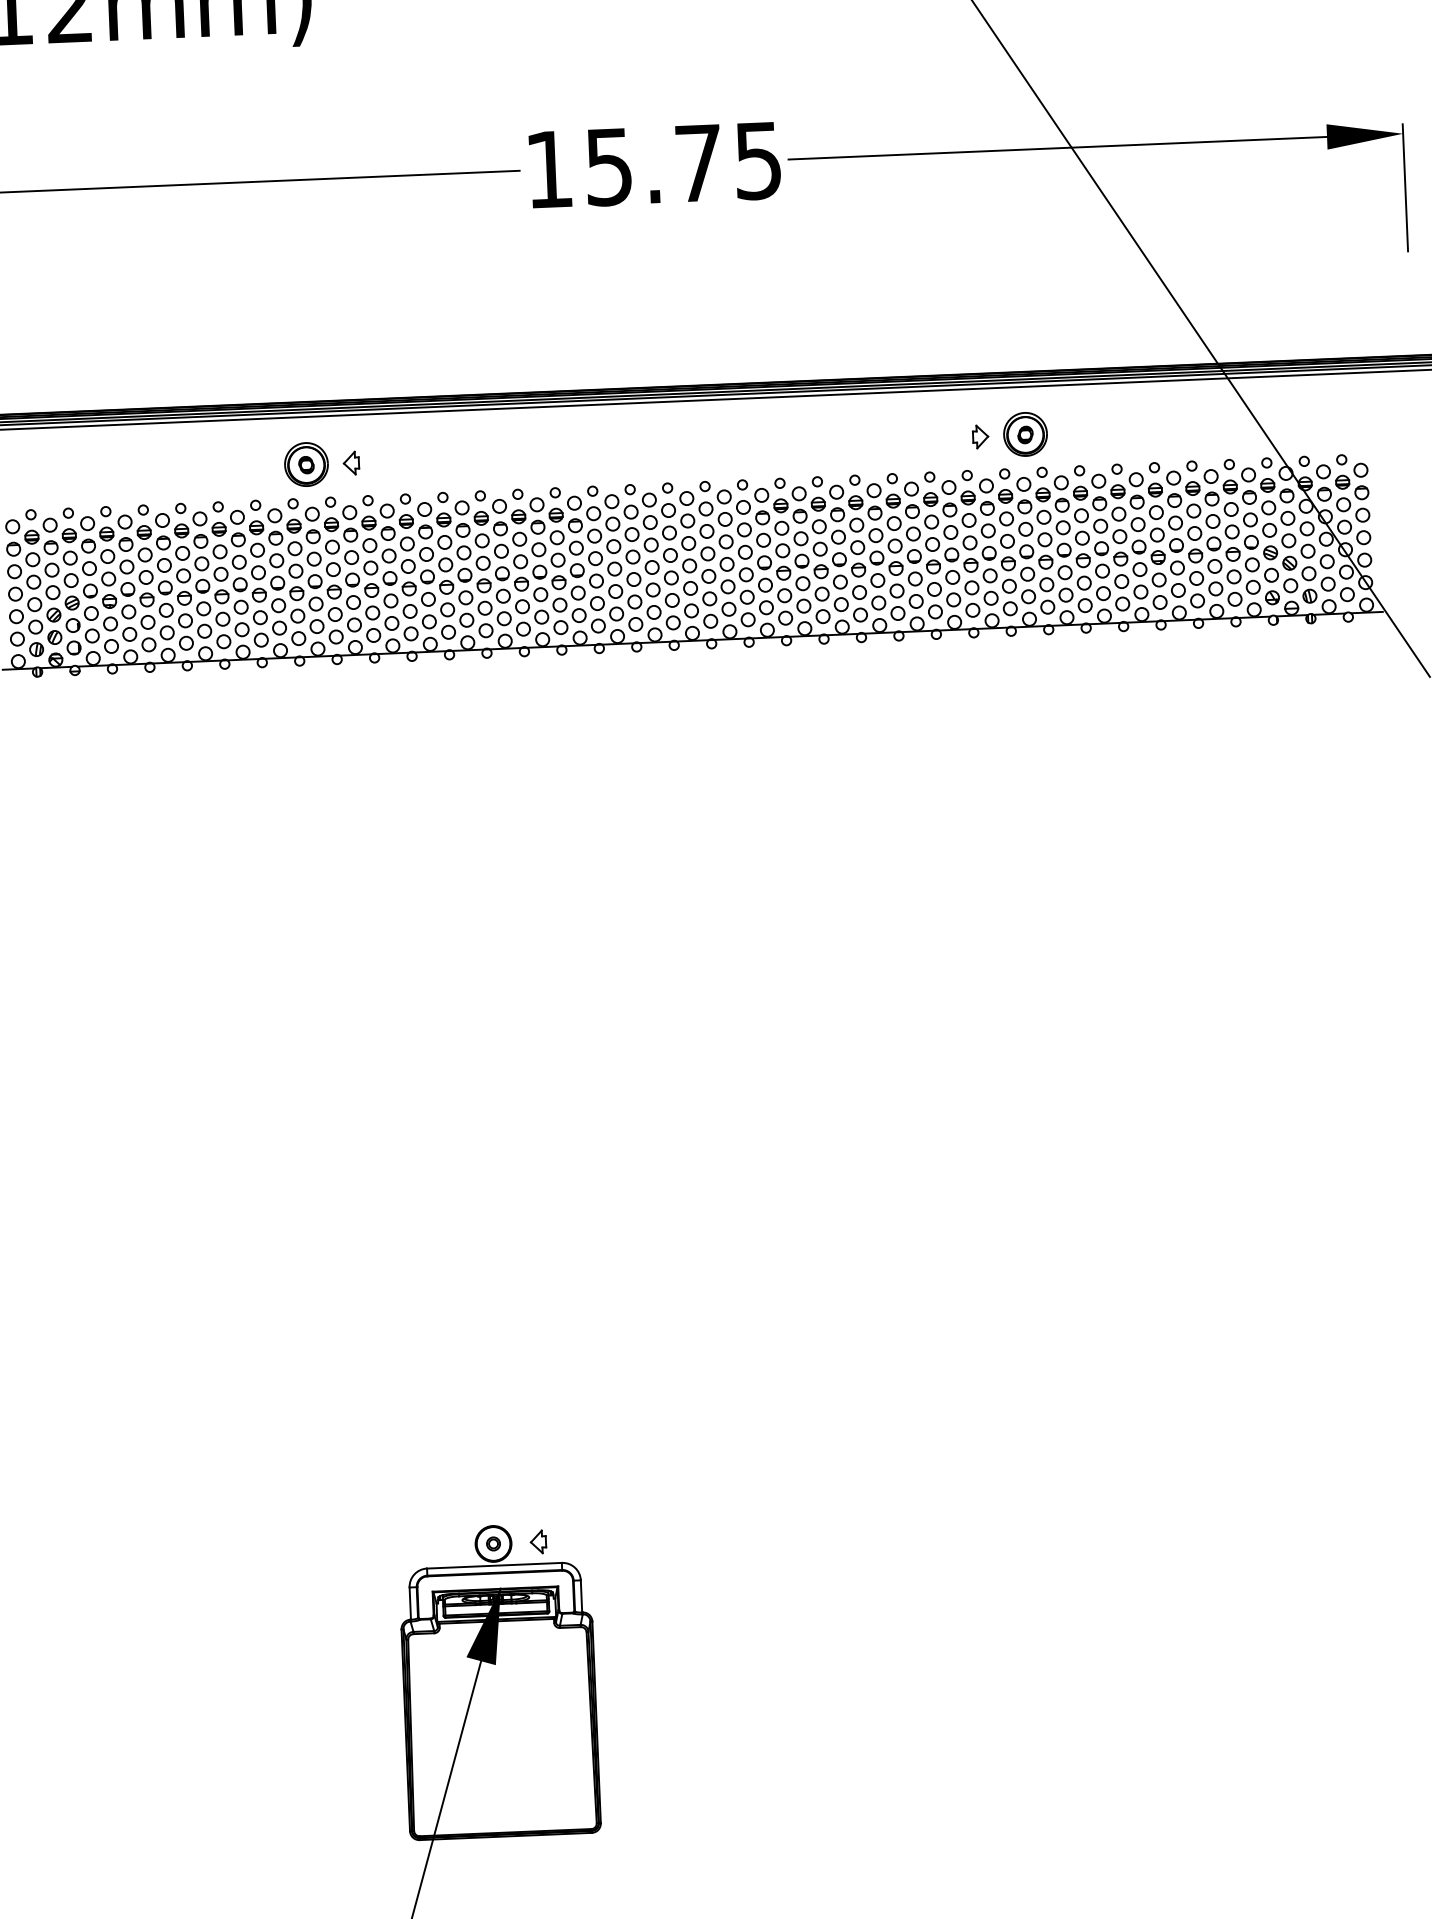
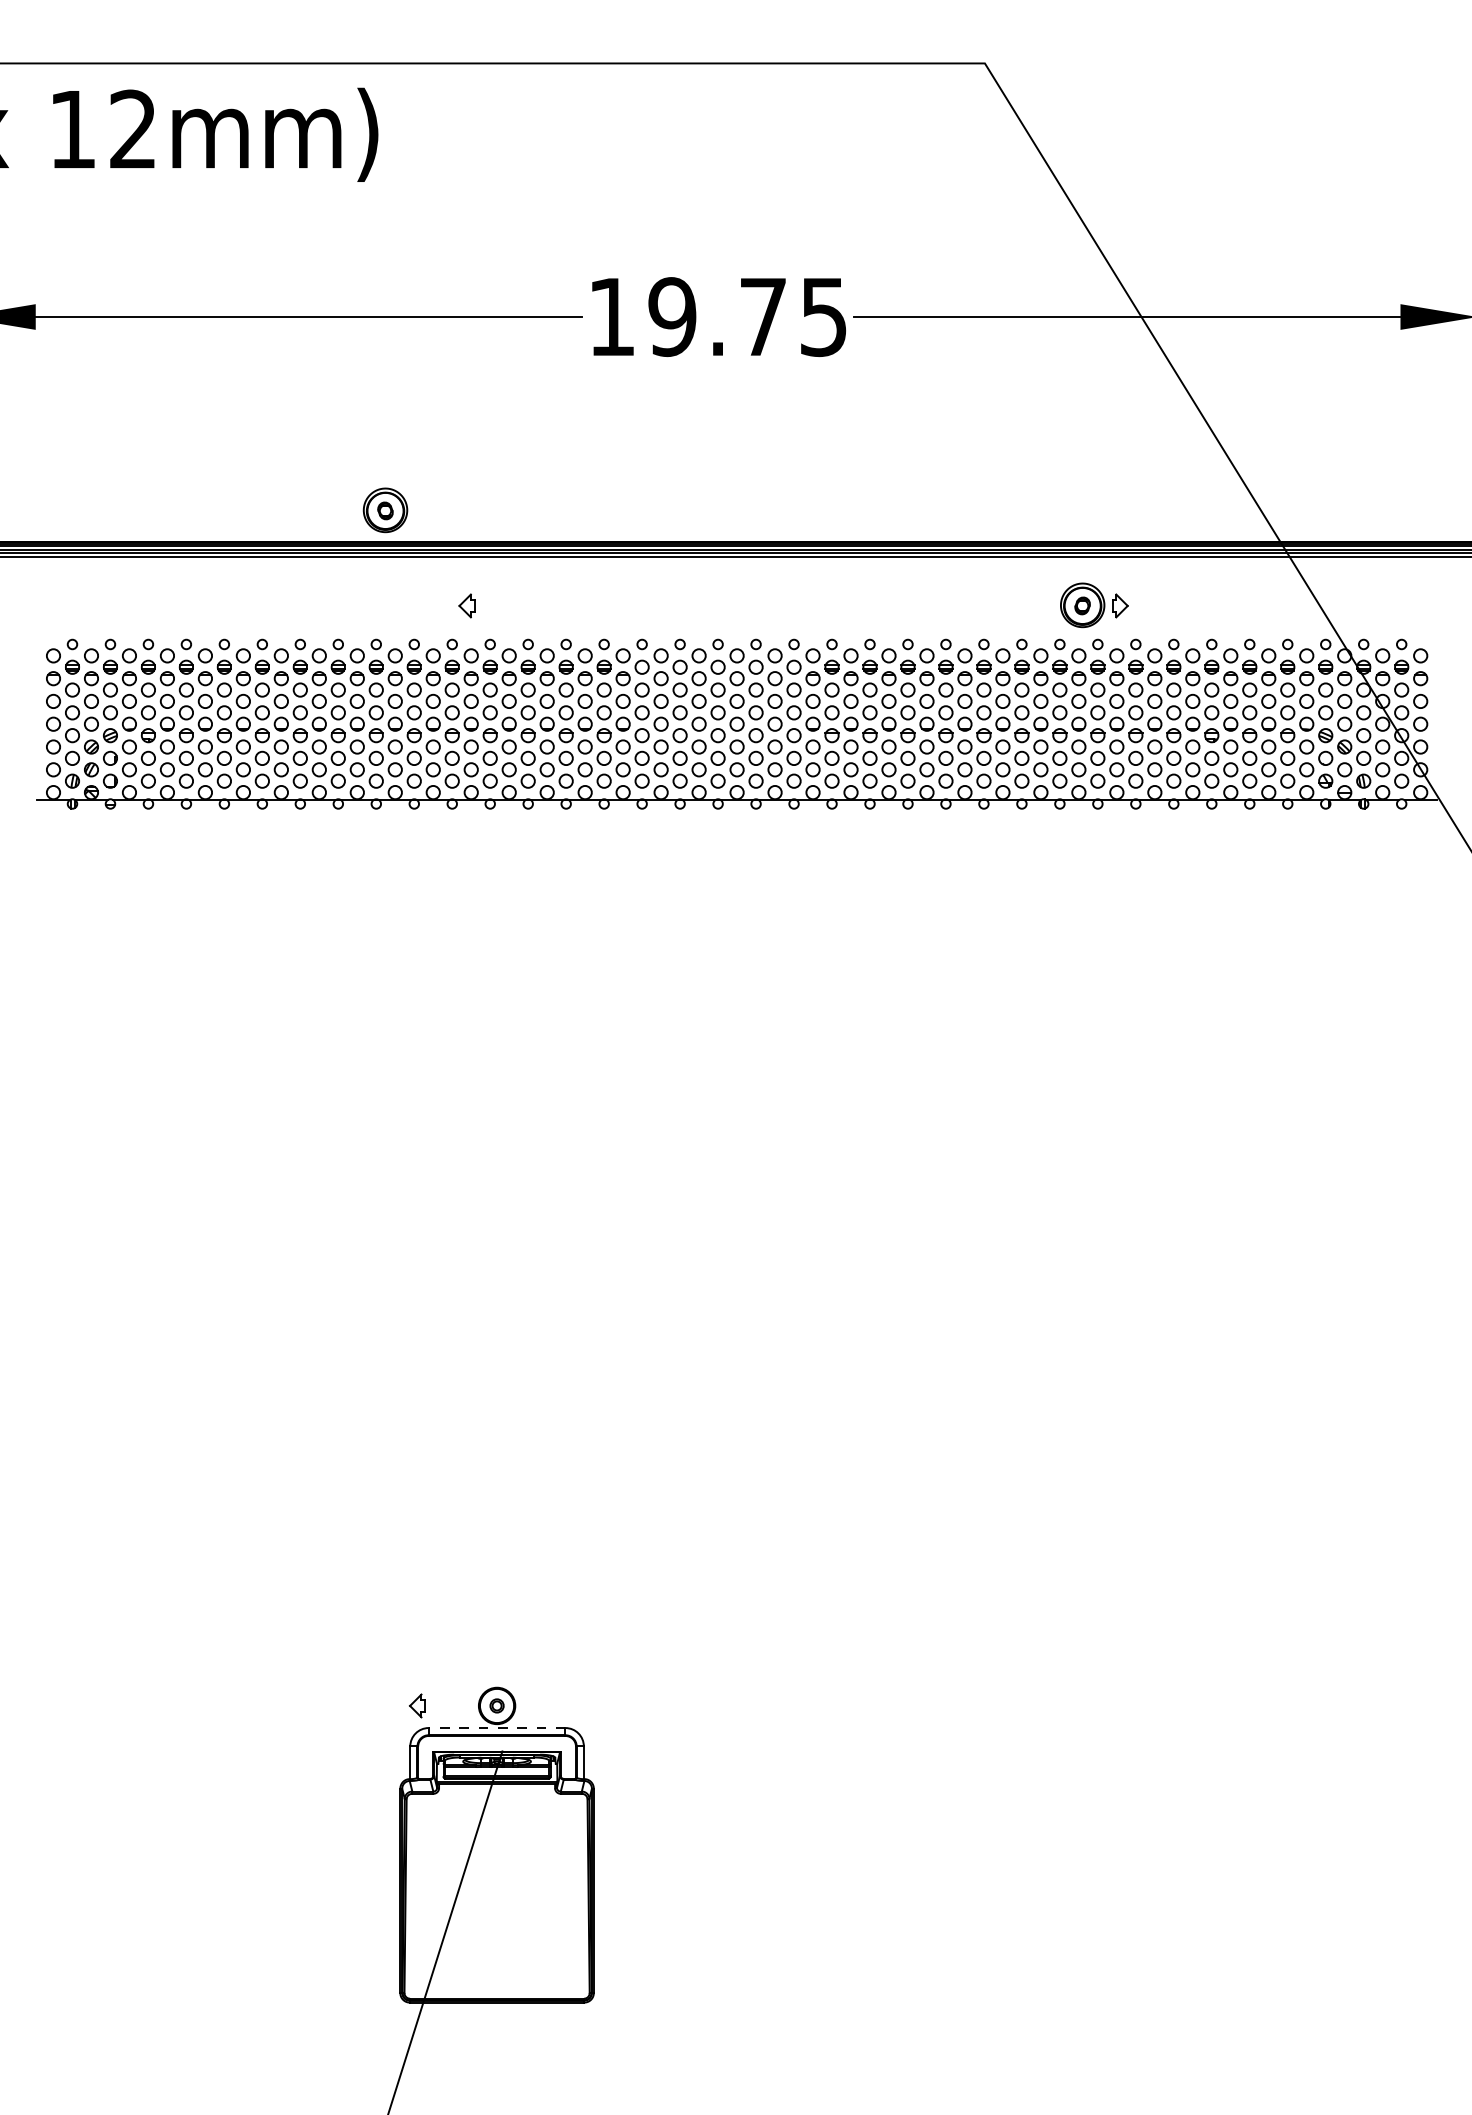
text: (609, 166) -> (672, 316), 15.75 -> 19.75
part: (980, 436) -> (1120, 605), moved
part: (350, 462) -> (466, 605), moved
part: (306, 464) -> (385, 510), moved
part: (538, 1541) -> (417, 1705), moved
line: (493, 1566) -> (496, 1728), solid -> dashed
fill: (483, 1626) -> (483, 1789), removed

